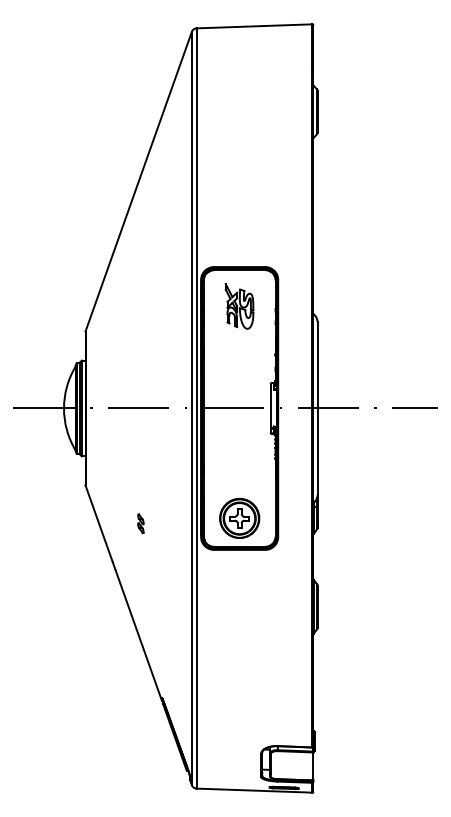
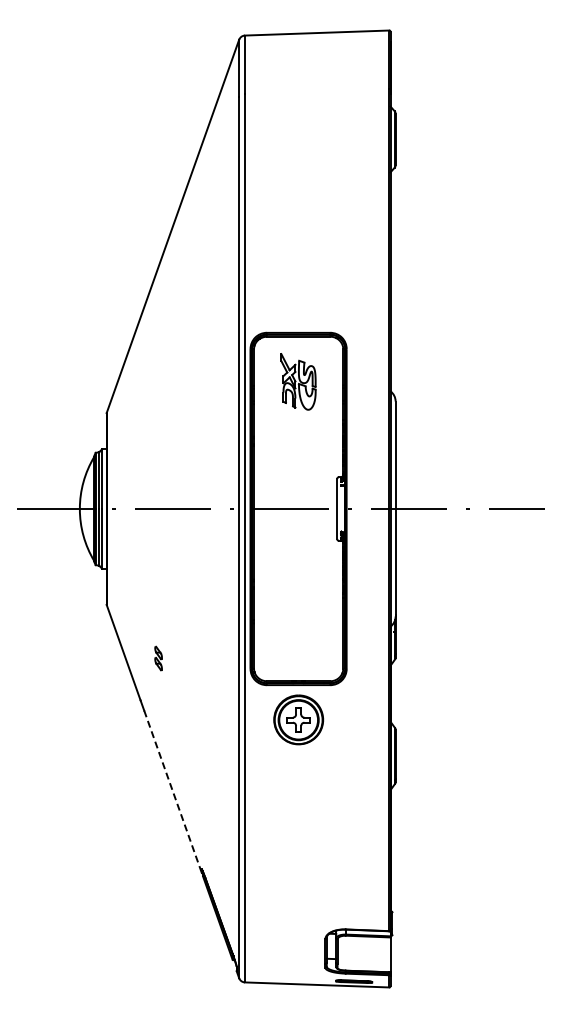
part: (239, 518) -> (298, 719), moved
part: (140, 523) -> (158, 658), moved
line: (138, 635) -> (172, 791), solid -> dashed

